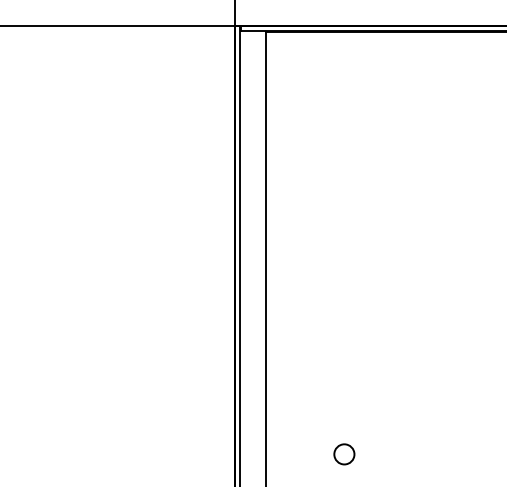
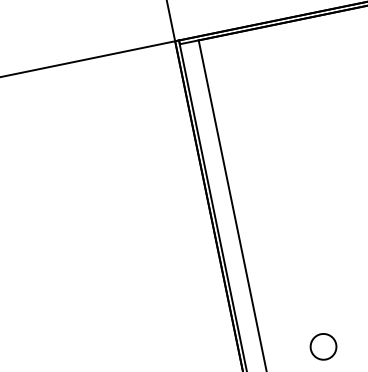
circle: (344, 454) -> (323, 346), size x1.67

